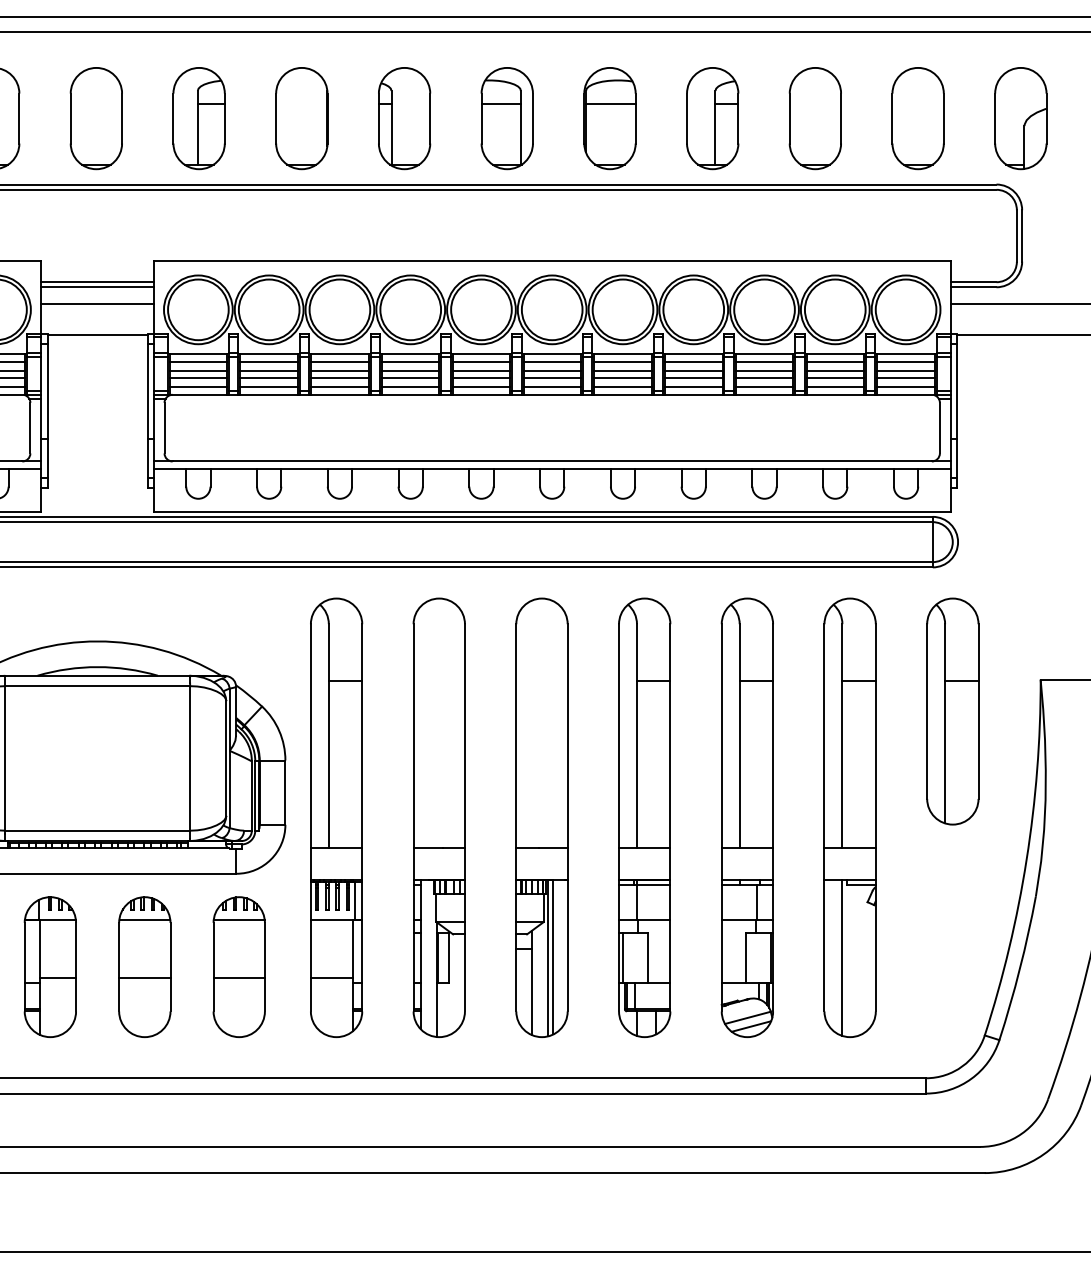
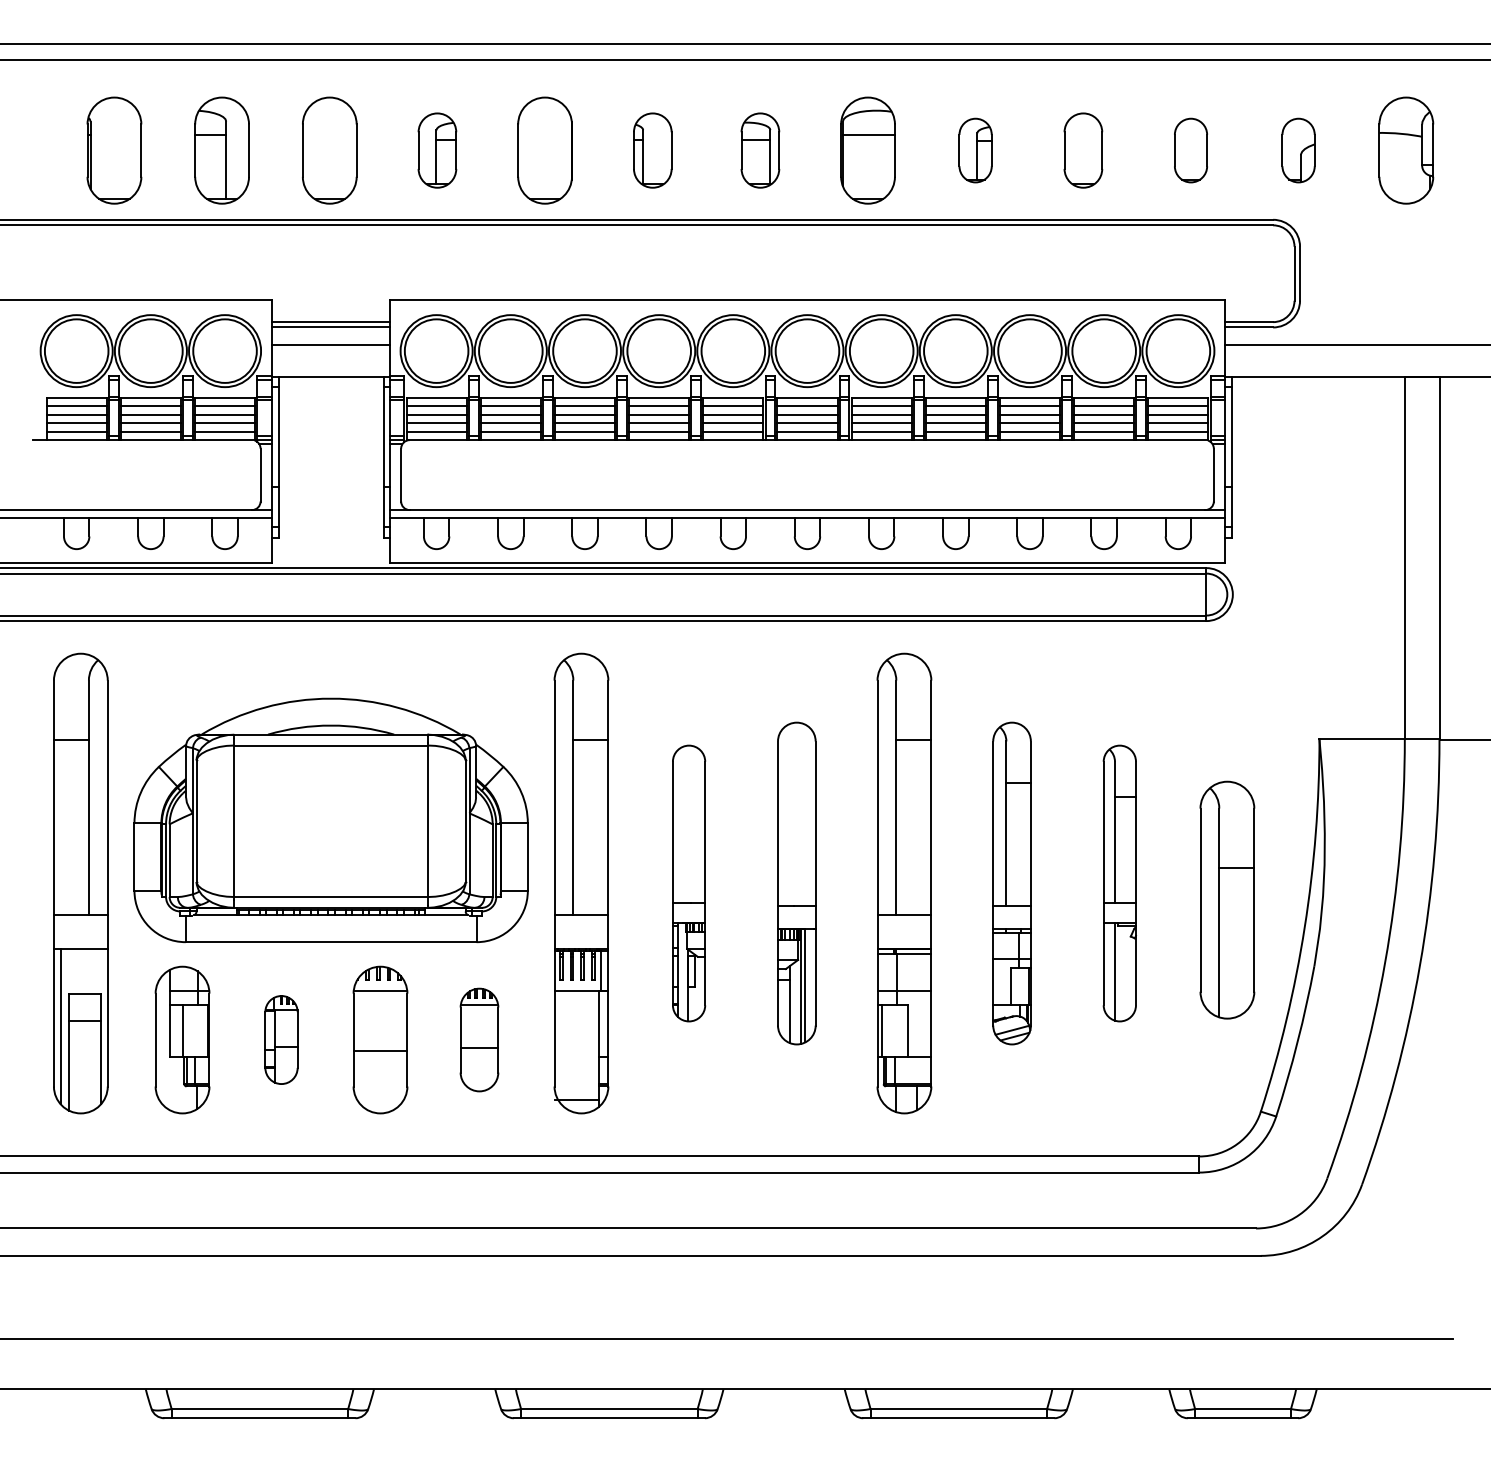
part: (199, 118) -> (437, 150), size x0.7
part: (404, 118) -> (652, 150), size x0.7
part: (507, 118) -> (760, 150), size x0.7
part: (712, 118) -> (975, 150), size x0.6
part: (815, 118) -> (1083, 150), size x0.7
part: (917, 118) -> (1190, 150), size x0.6
part: (1020, 118) -> (1298, 150), size x0.6
part: (952, 710) -> (1227, 899), moved
part: (438, 817) -> (688, 883), size x0.6
part: (541, 817) -> (796, 883), size x0.7
part: (746, 817) -> (1011, 883), size x0.7
part: (849, 817) -> (1119, 883), size x0.6
part: (50, 966) -> (281, 1039), size x0.6
part: (239, 966) -> (479, 1039), size x0.7
line: (331, 977) -> (576, 1099), moved

